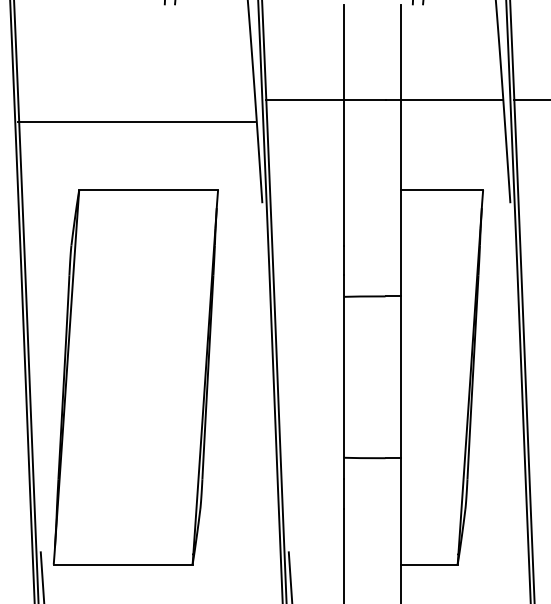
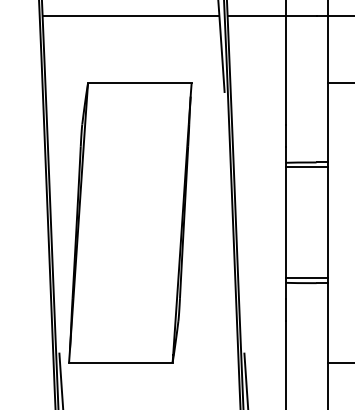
line: (136, 121) -> (130, 15), moved
line: (372, 302) -> (306, 167), added
line: (372, 451) -> (306, 278), added

